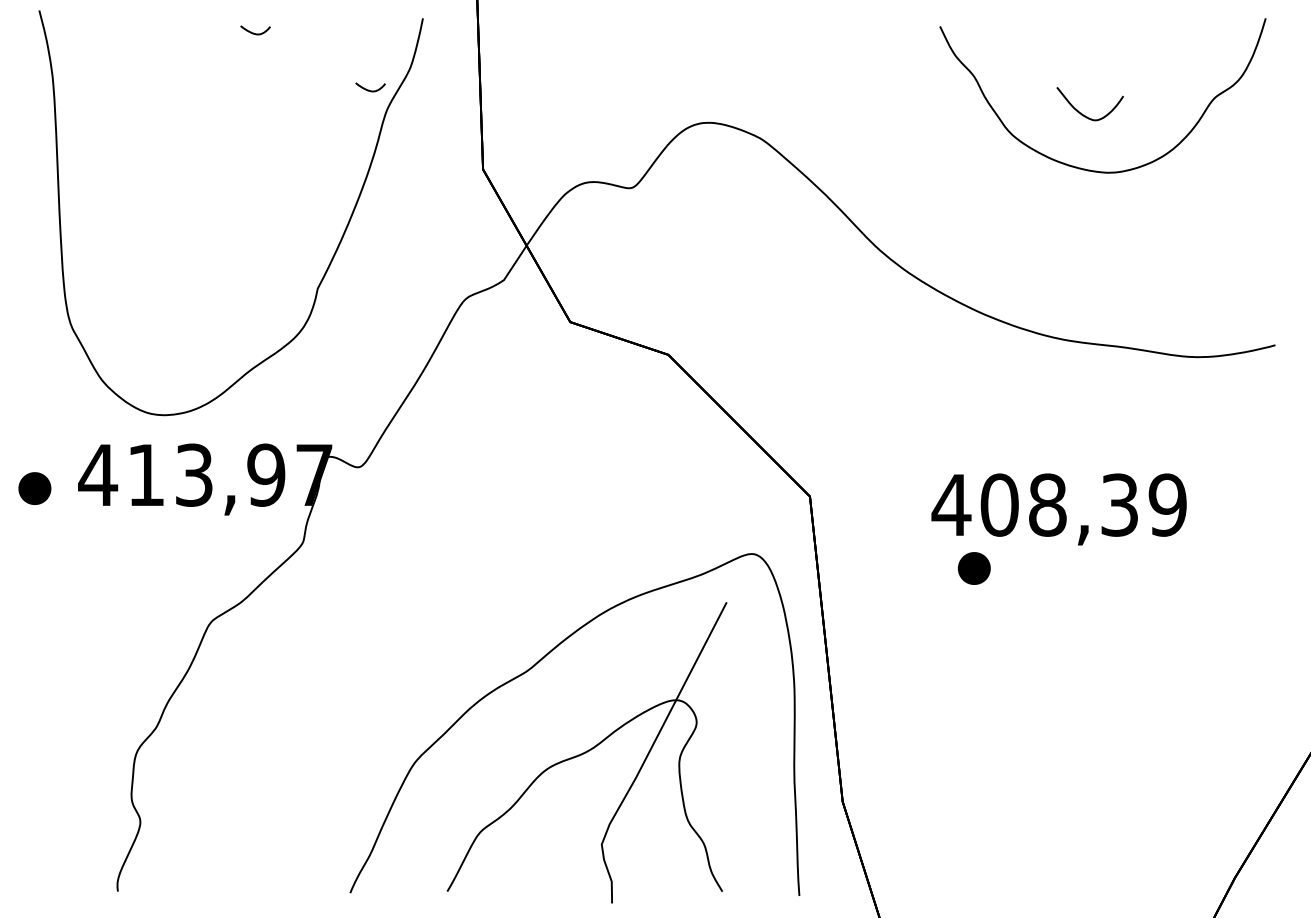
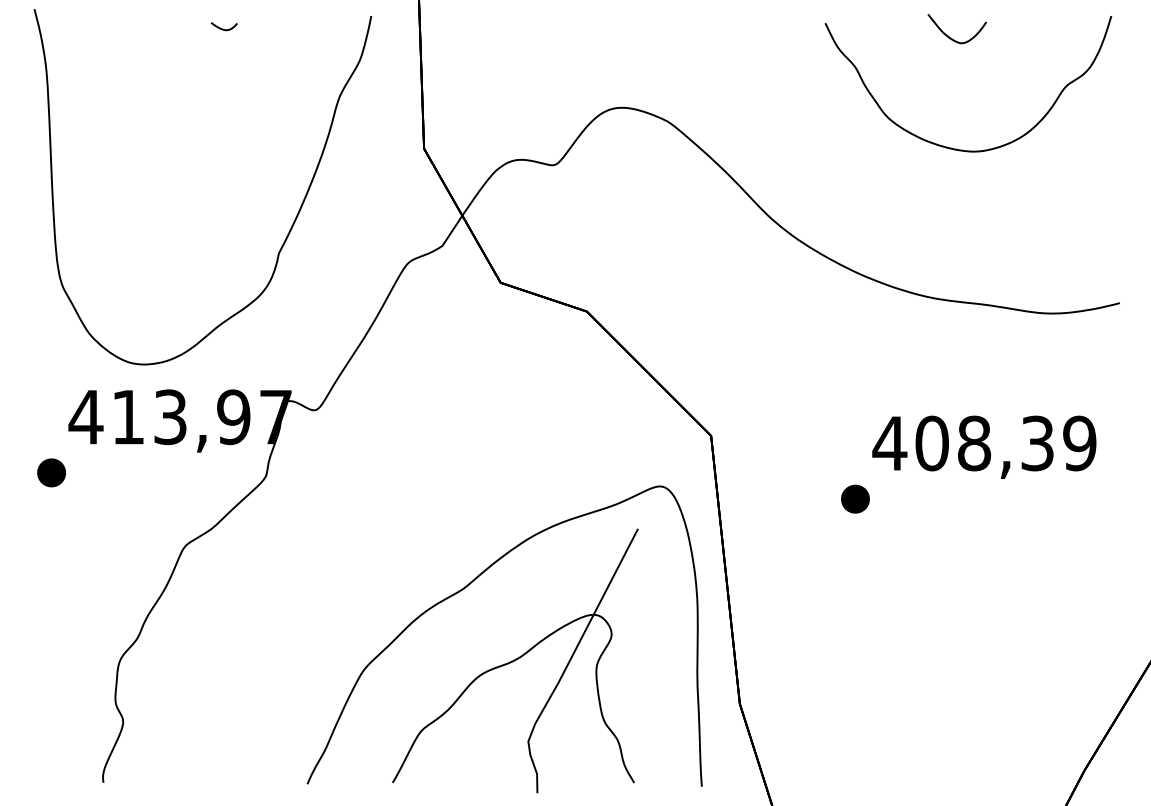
curve: (368, 89) -> (323, 78), removed
curve: (1082, 113) -> (950, 37), moved
part: (34, 488) -> (51, 472), moved
text: (1058, 509) -> (983, 447), moved

